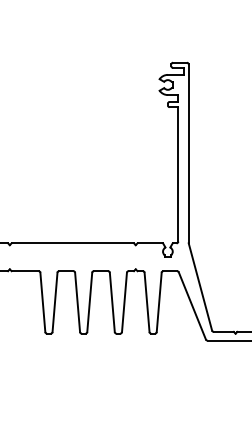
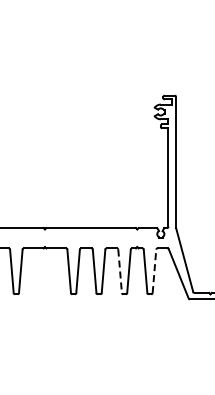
line: (112, 302) -> (120, 271), solid -> dashed
line: (159, 302) -> (154, 271), solid -> dashed

